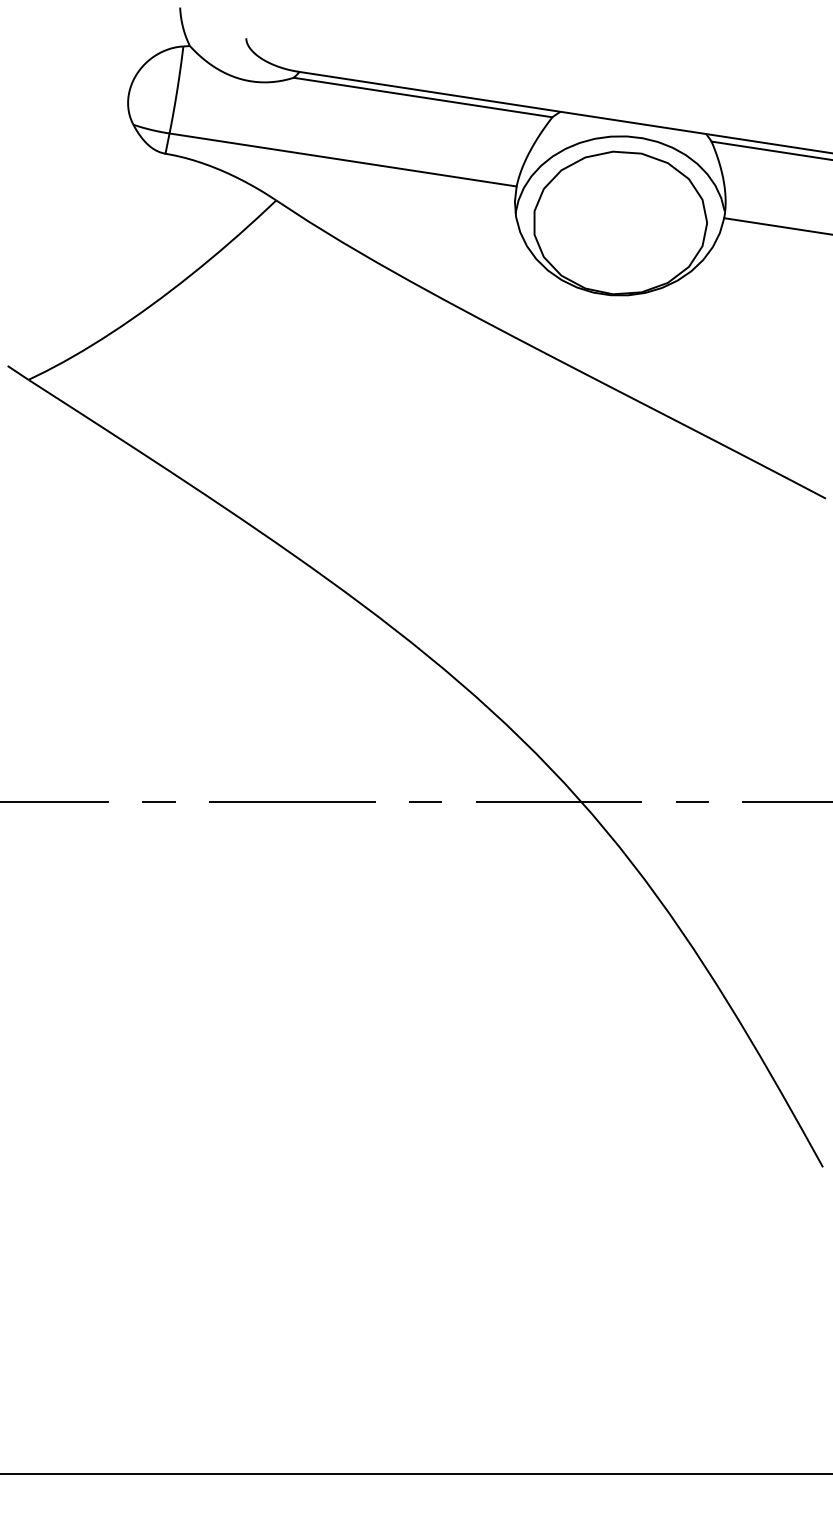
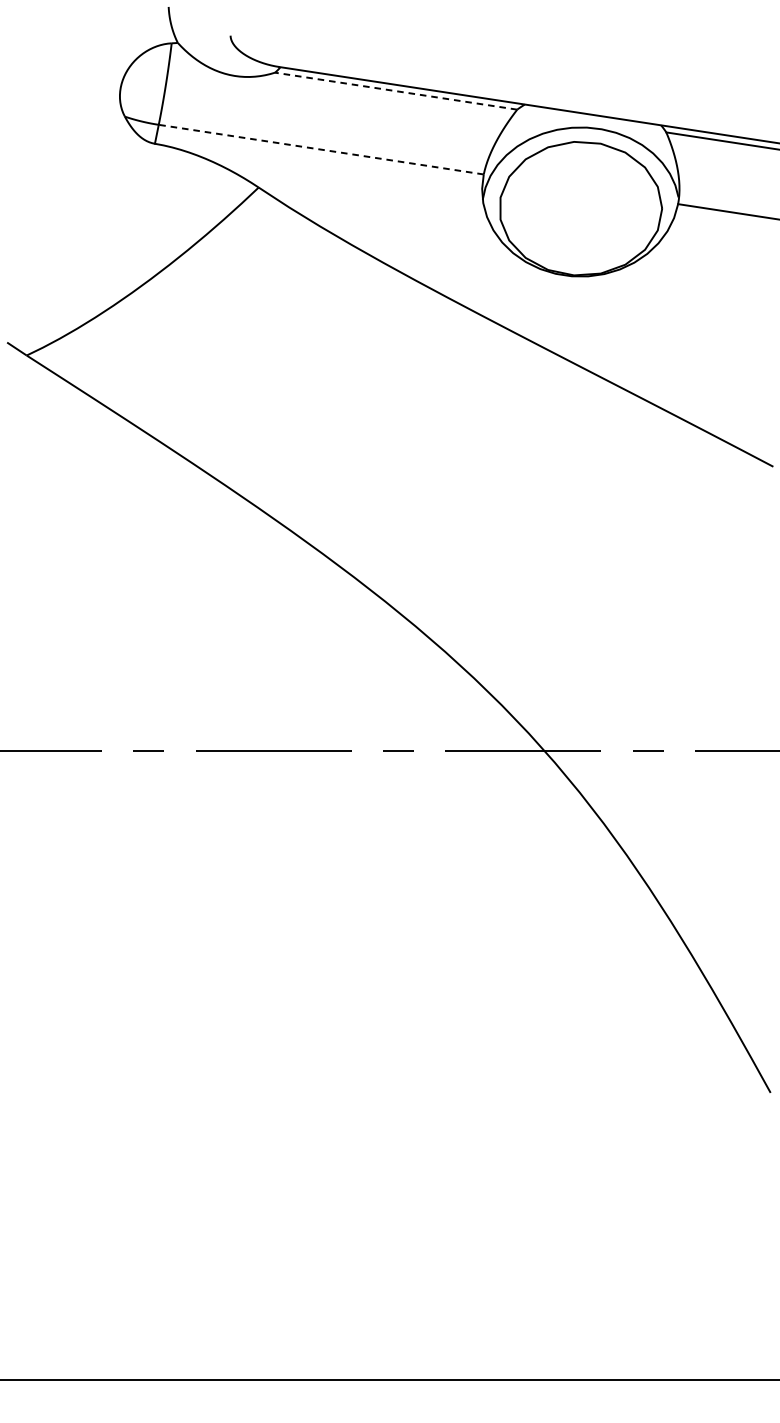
line: (423, 97) -> (396, 91), solid -> dashed
line: (343, 160) -> (321, 150), solid -> dashed

